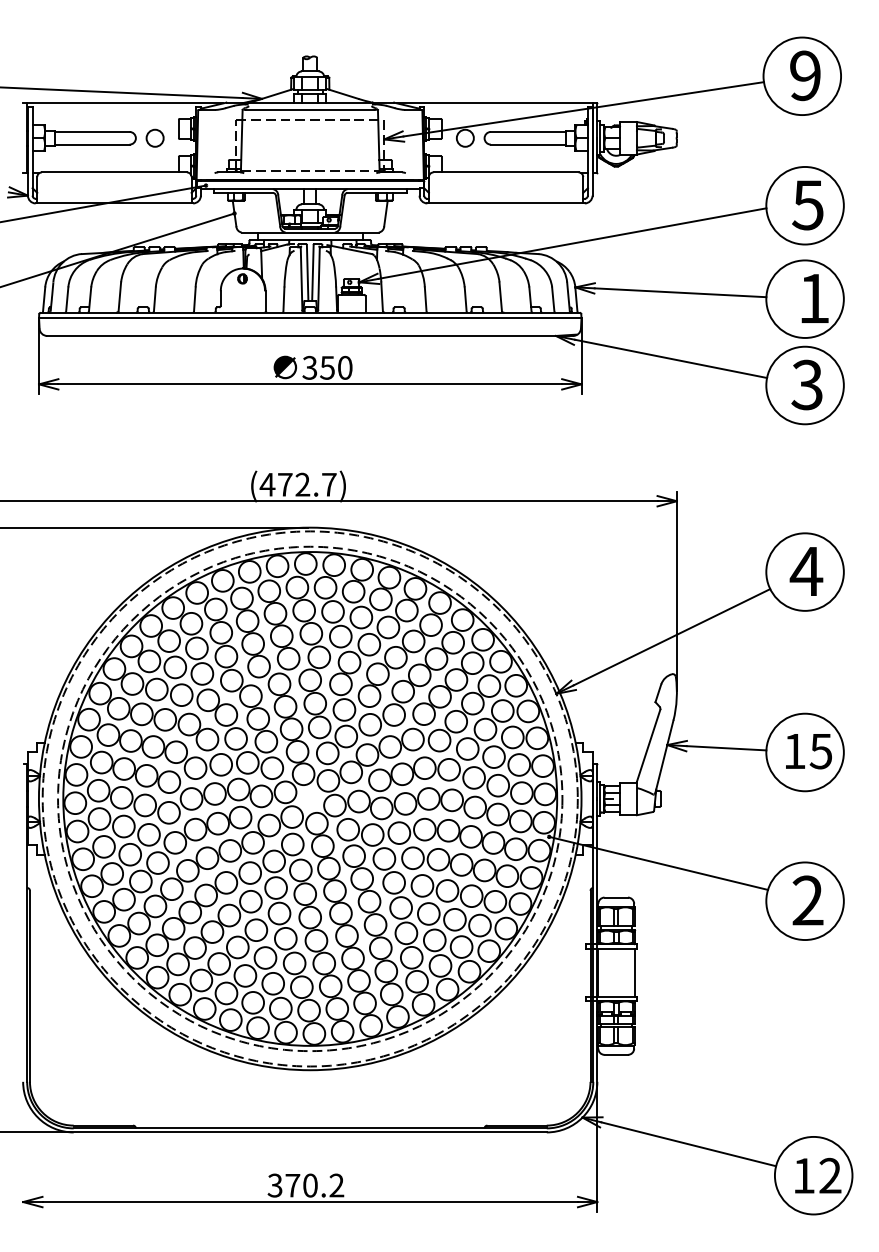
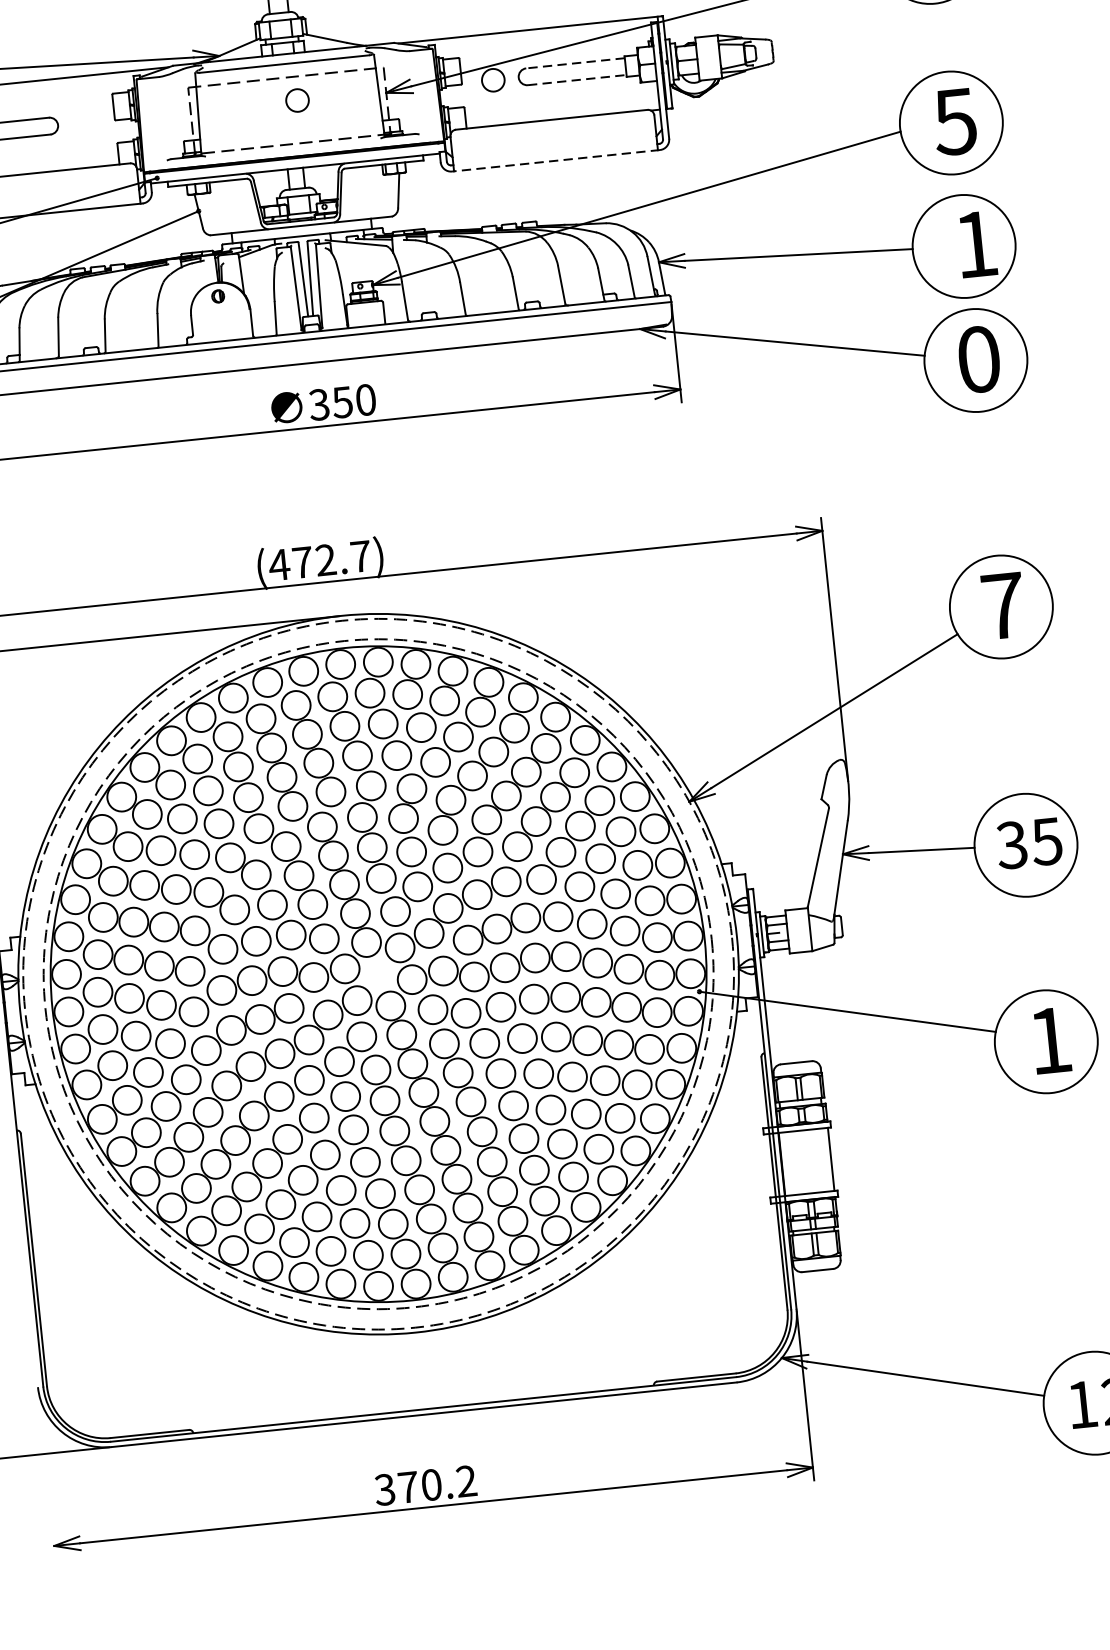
line: (527, 131) -> (574, 62), solid -> dashed
circle: (154, 137) -> (296, 99), moved
line: (528, 144) -> (577, 79), solid -> dashed
line: (506, 203) -> (556, 160), solid -> dashed
text: (806, 384) -> (977, 358), 3 -> 0
text: (806, 571) -> (1003, 606), 4 -> 7
text: (794, 751) -> (1011, 845), 15 -> 35
text: (807, 900) -> (1049, 1040), 2 -> 1

